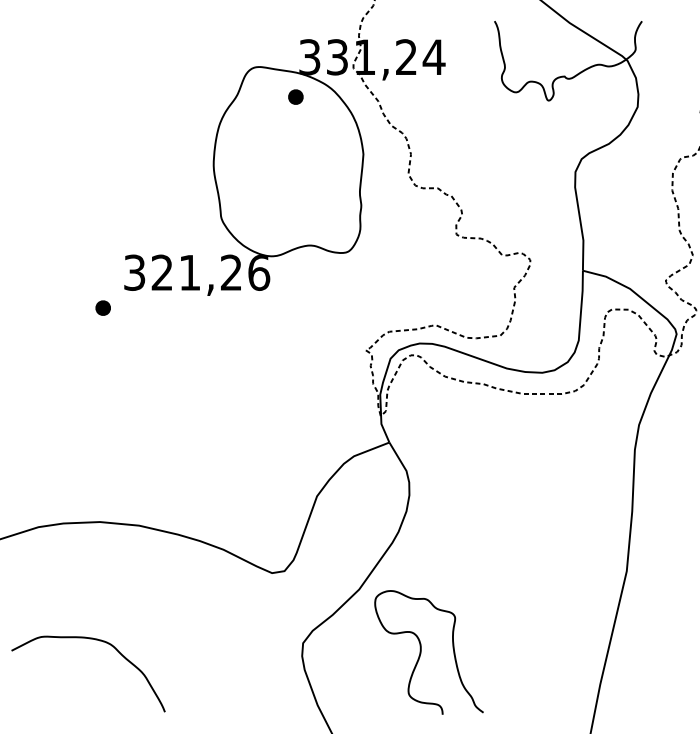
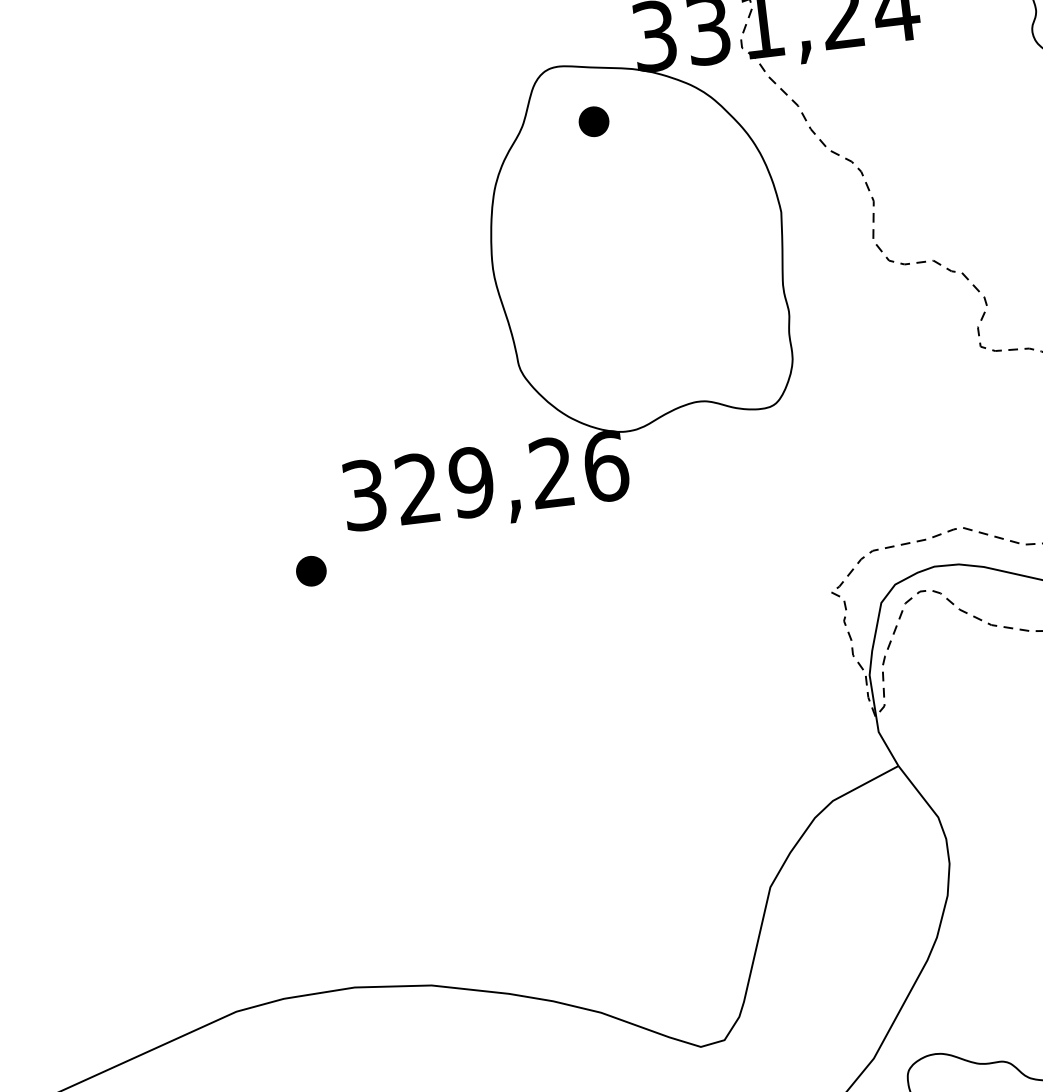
part: (295, 96) -> (593, 120), moved
text: (189, 272) -> (470, 481), 321,26 -> 329,26

